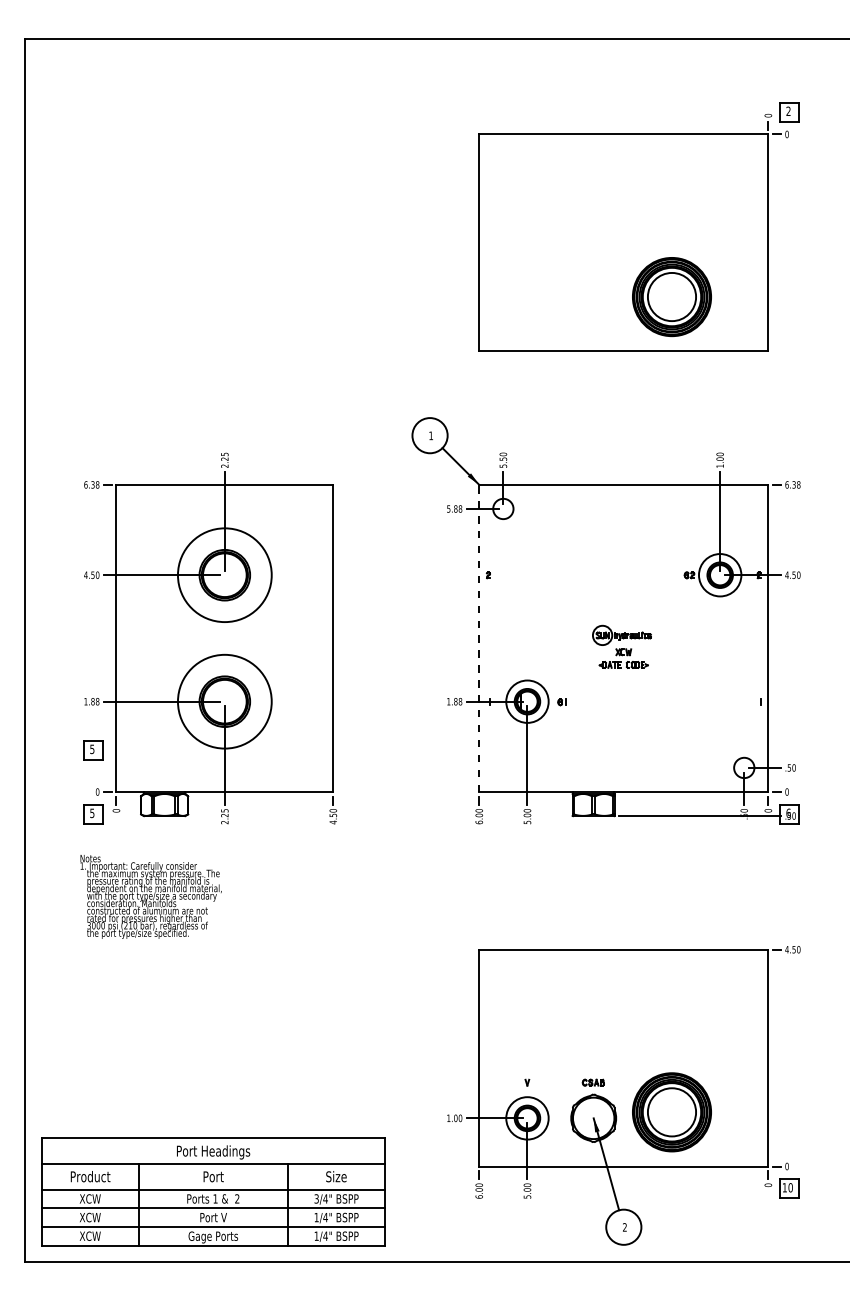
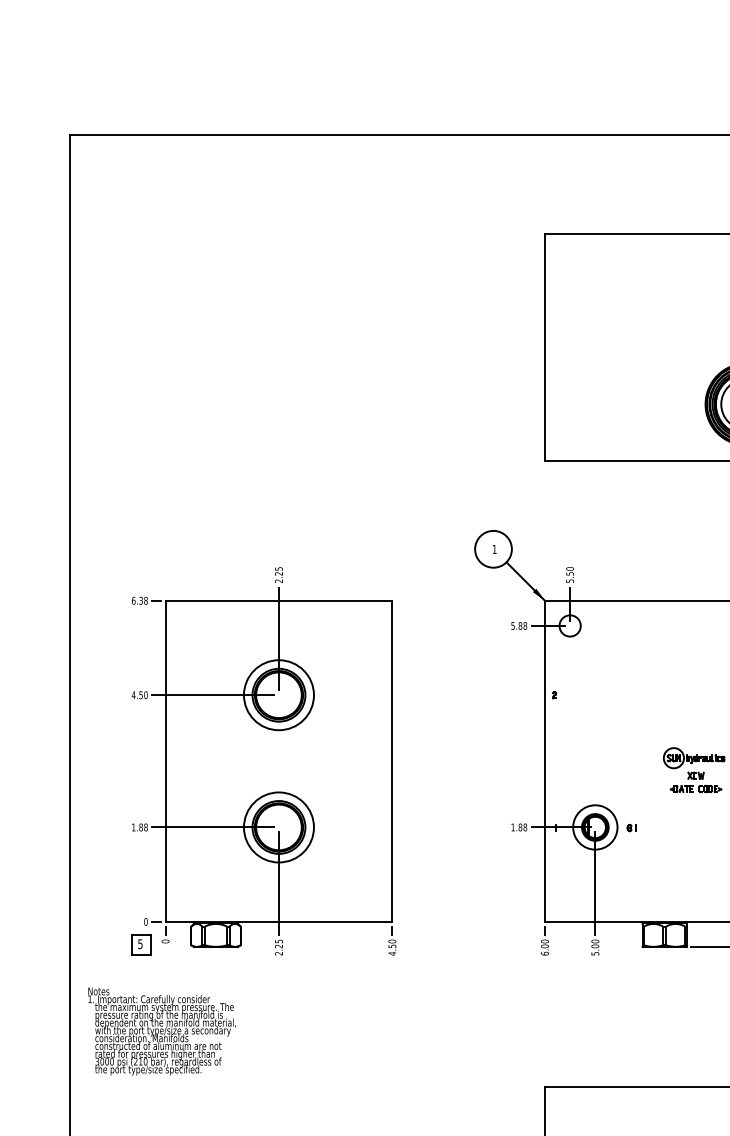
circle: (224, 574) -> (278, 694), size x0.71
line: (479, 638) -> (545, 761), dashed -> solid
circle: (224, 701) -> (278, 827), size x0.71
part: (93, 750) -> (141, 878), removed
text: (150, 896) -> (161, 1031), moved

